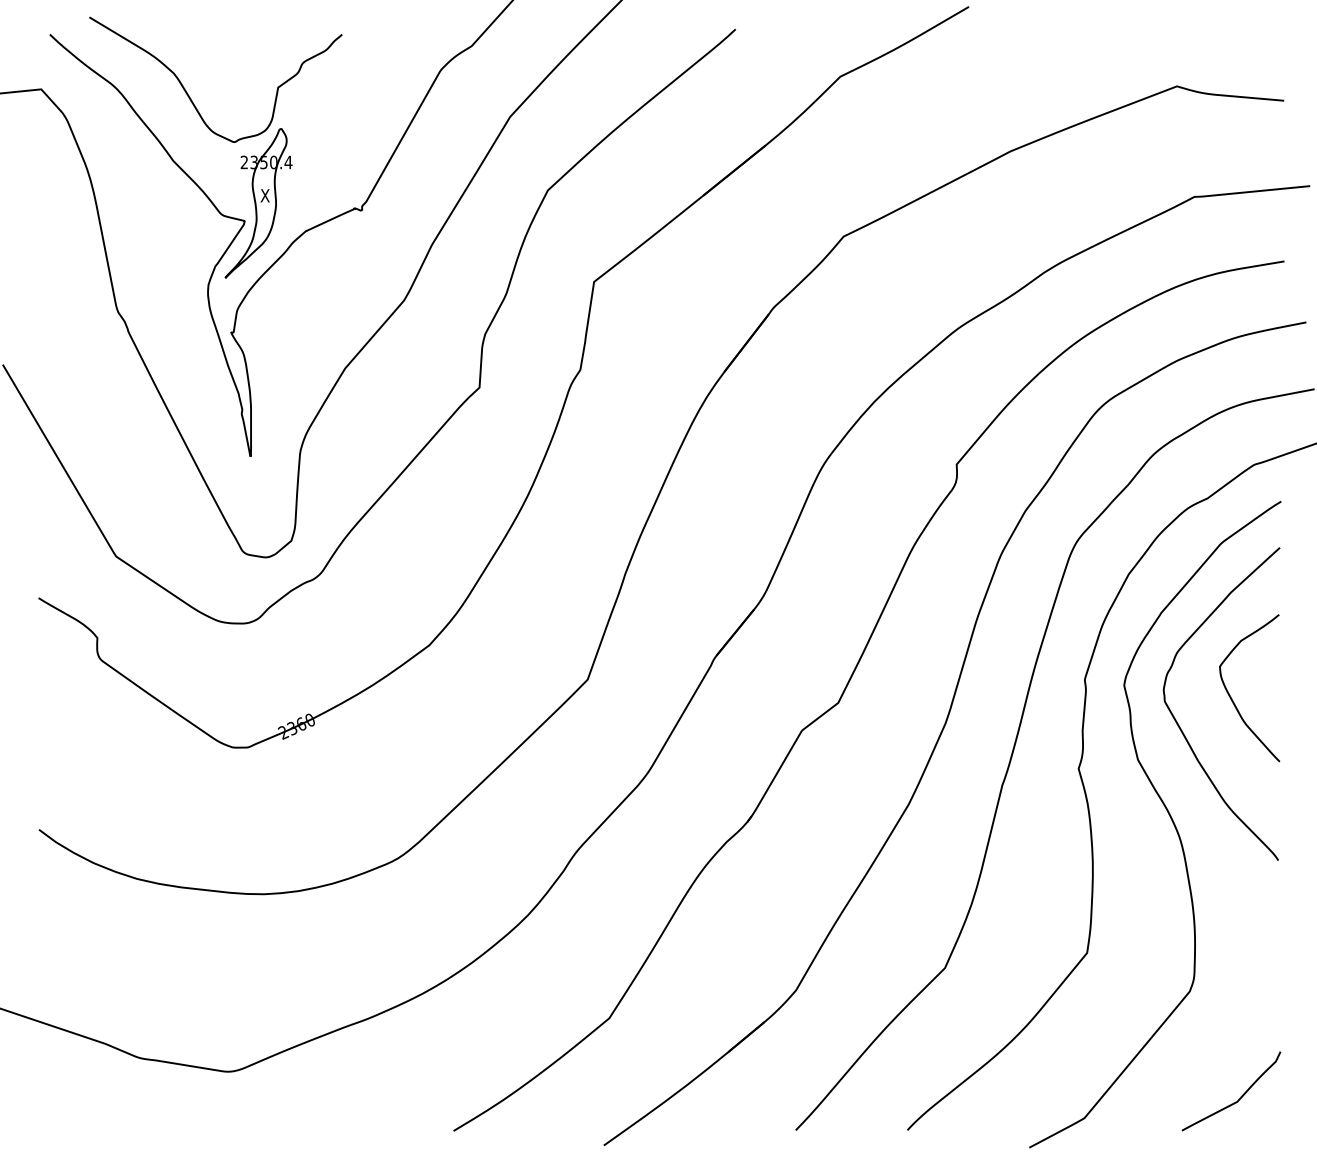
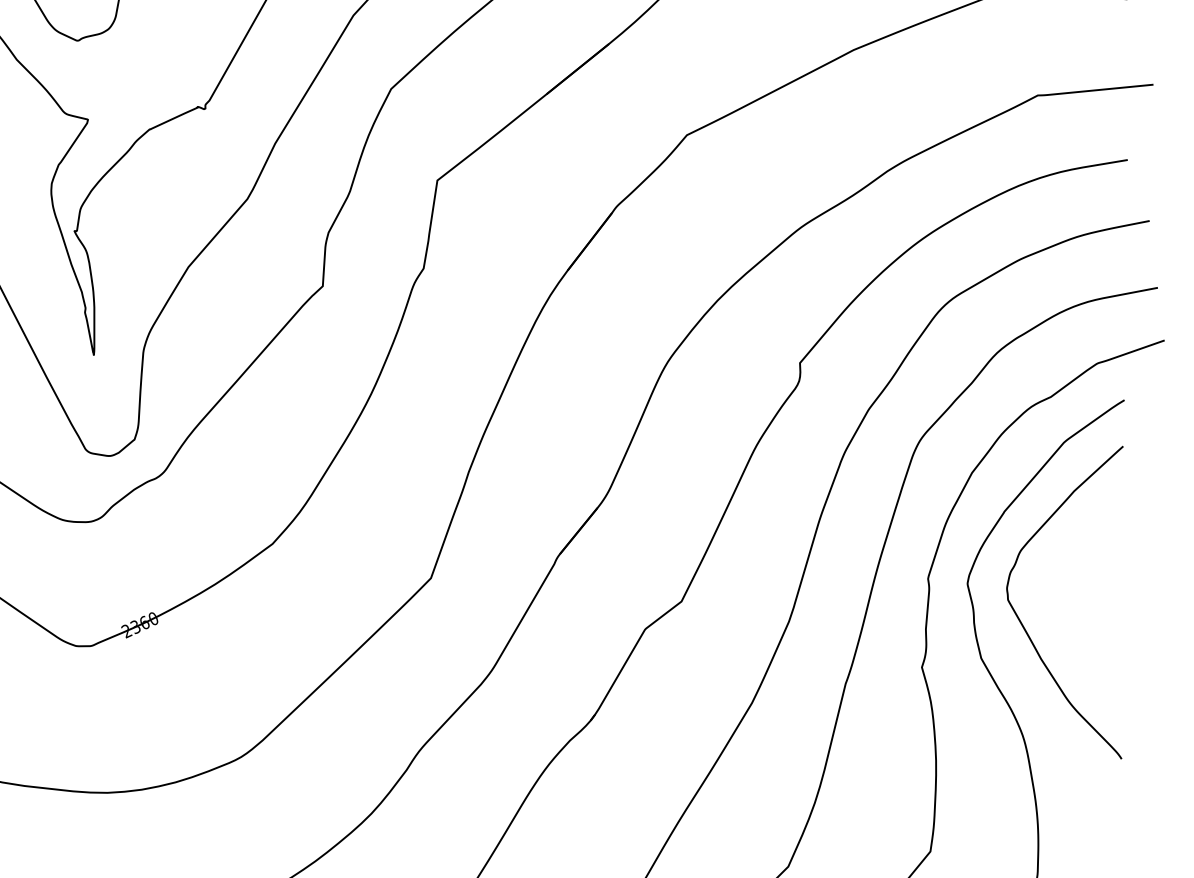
part: (258, 203) -> (101, 102), removed
curve: (1232, 698) -> (1075, 597), removed

